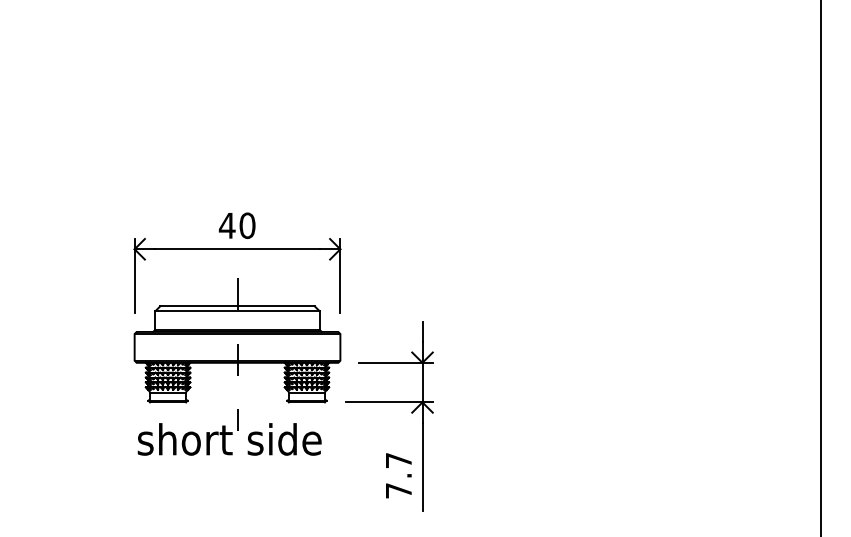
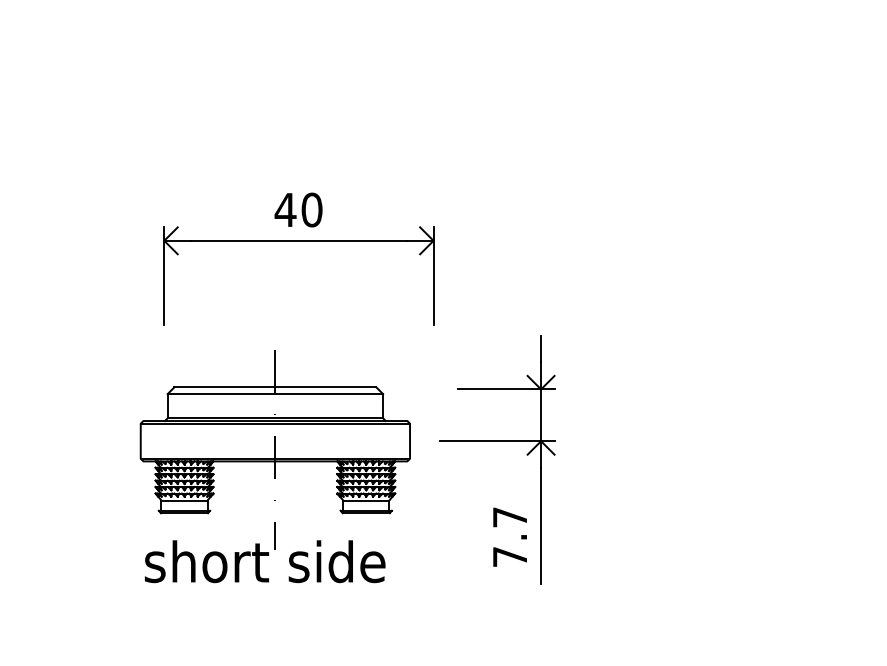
part: (237, 366) -> (275, 466), moved

